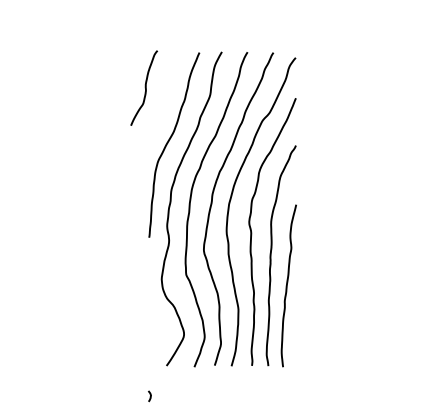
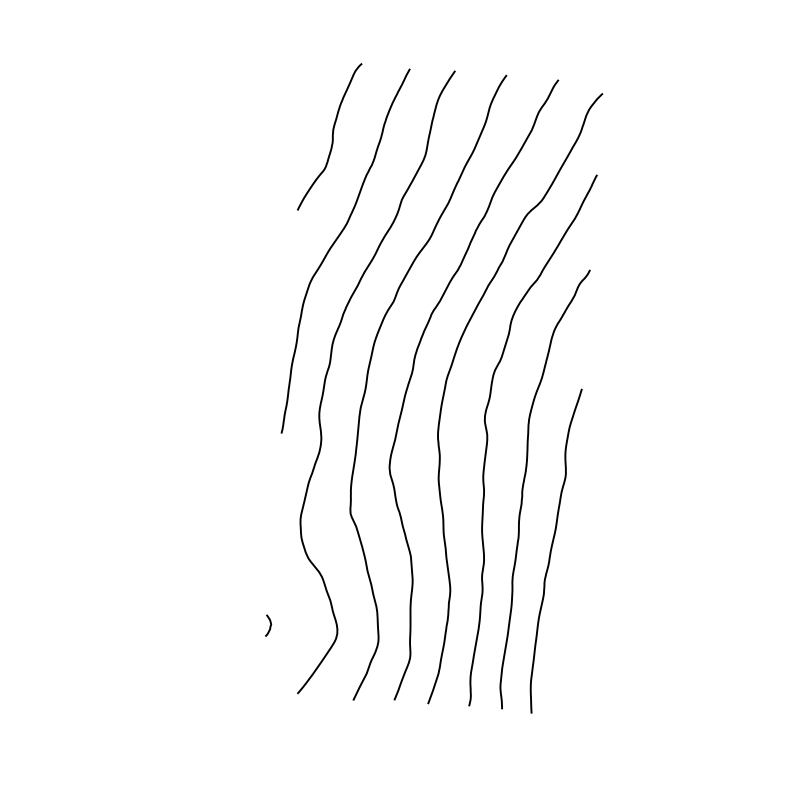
curve: (144, 87) -> (330, 135), moved
curve: (149, 396) -> (267, 626), moved

